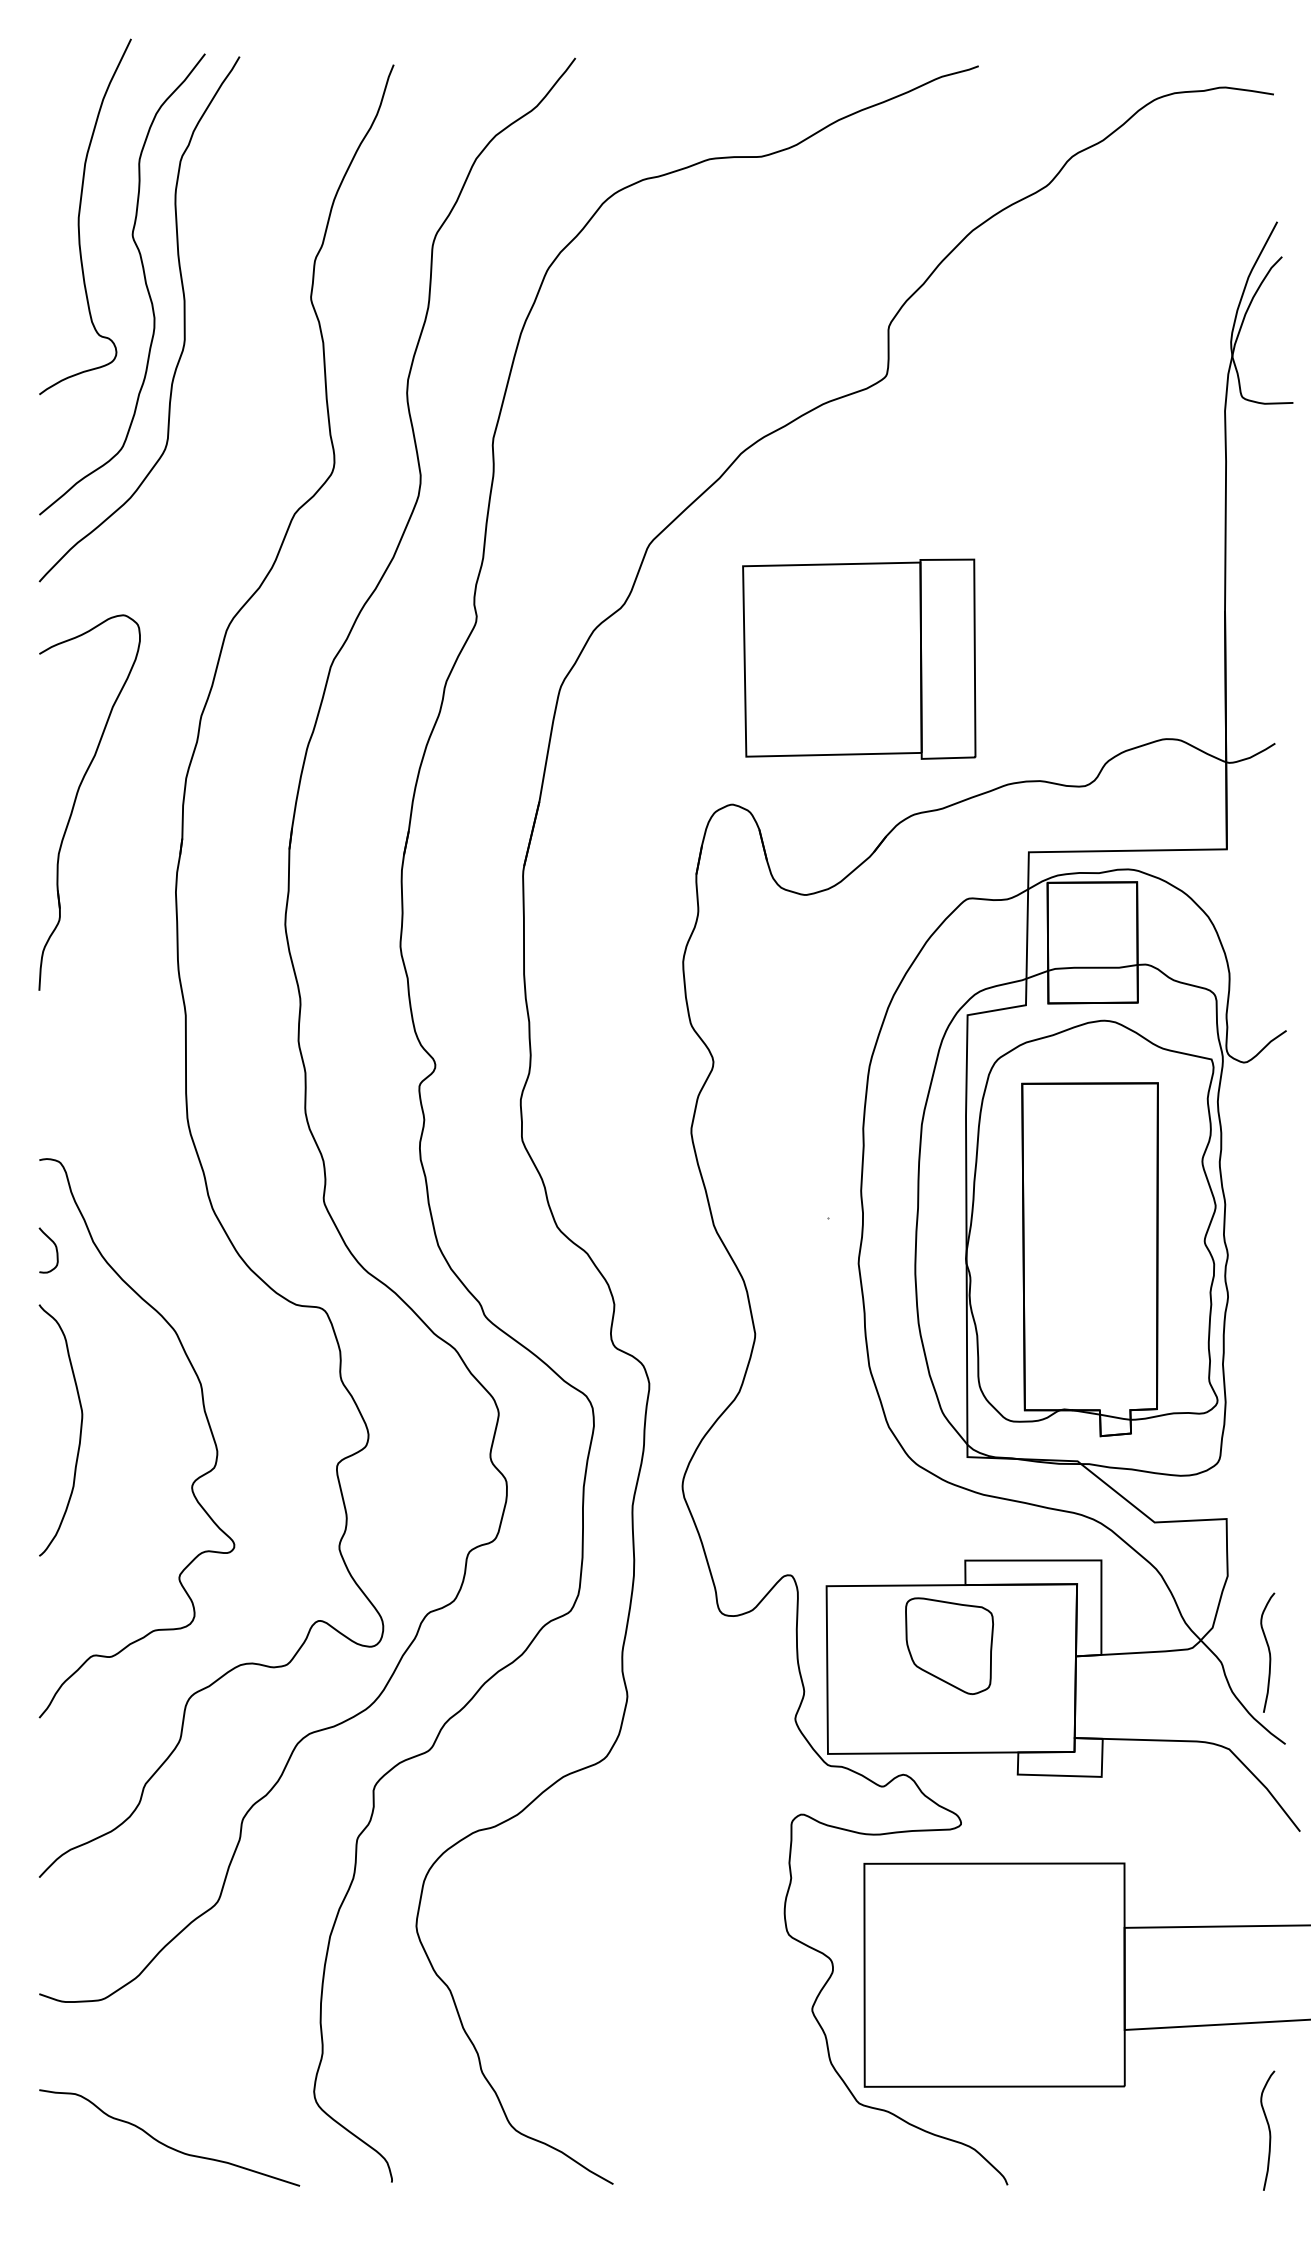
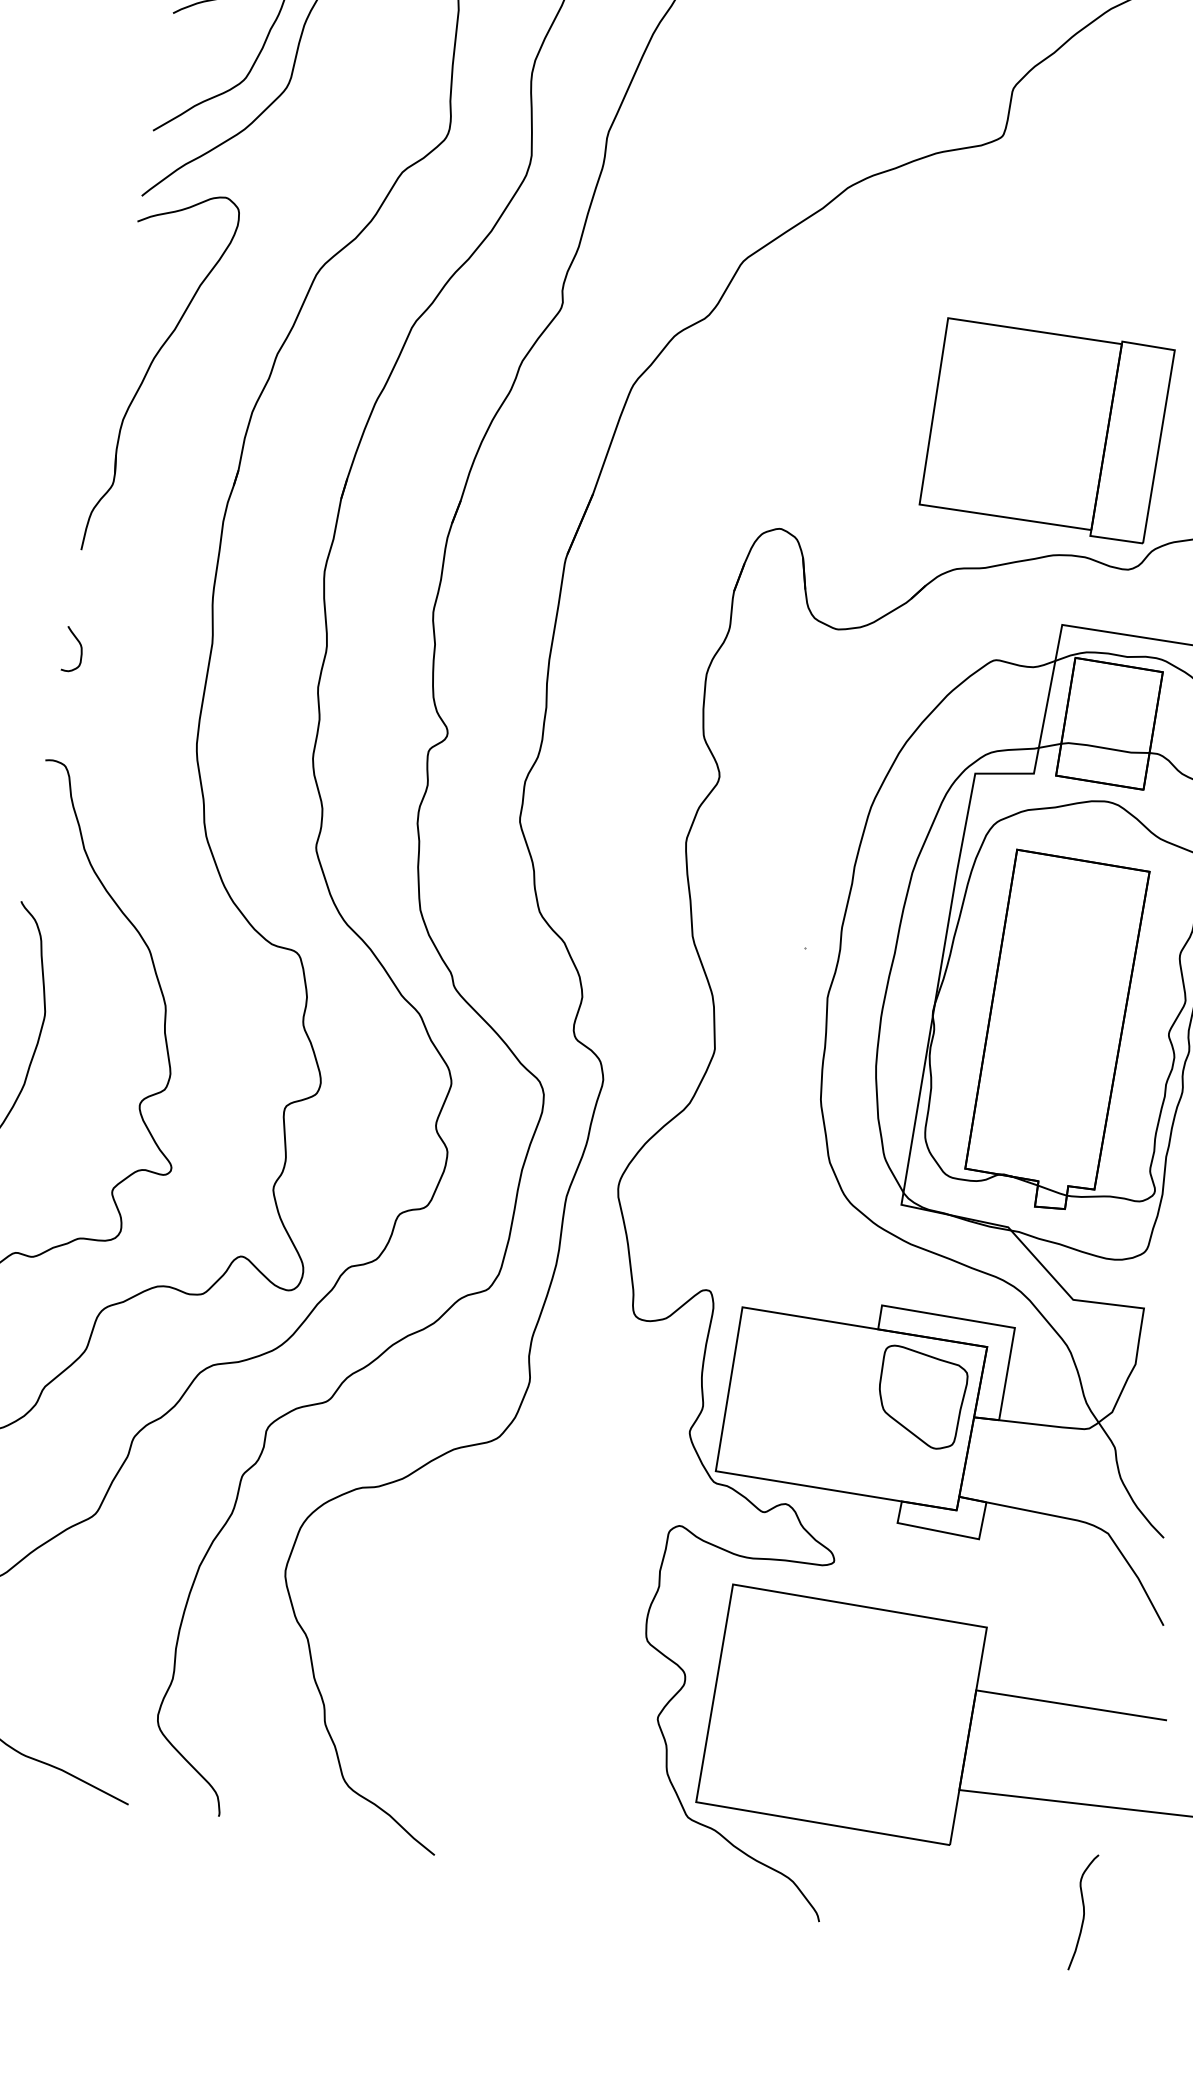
part: (859, 658) -> (1046, 427), moved
part: (76, 800) -> (149, 370), moved
curve: (55, 1249) -> (80, 650), moved
part: (949, 1645) -> (920, 1397), moved
curve: (1268, 1652) -> (1162, 1445), removed

